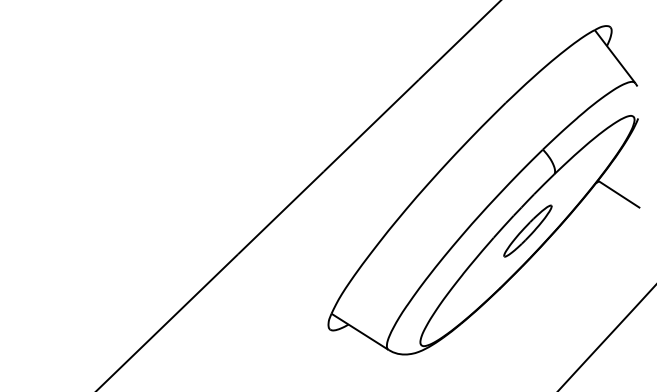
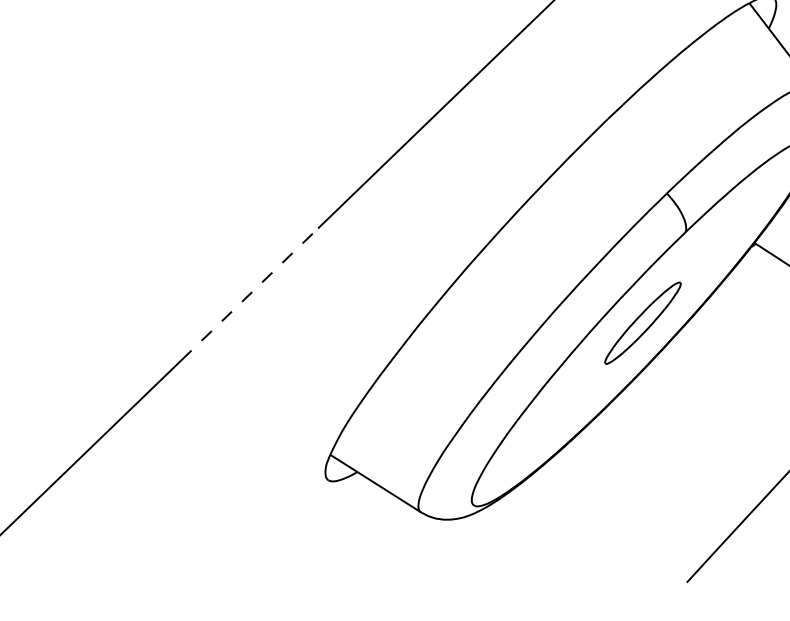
line: (280, 212) -> (249, 293), solid -> dashed

